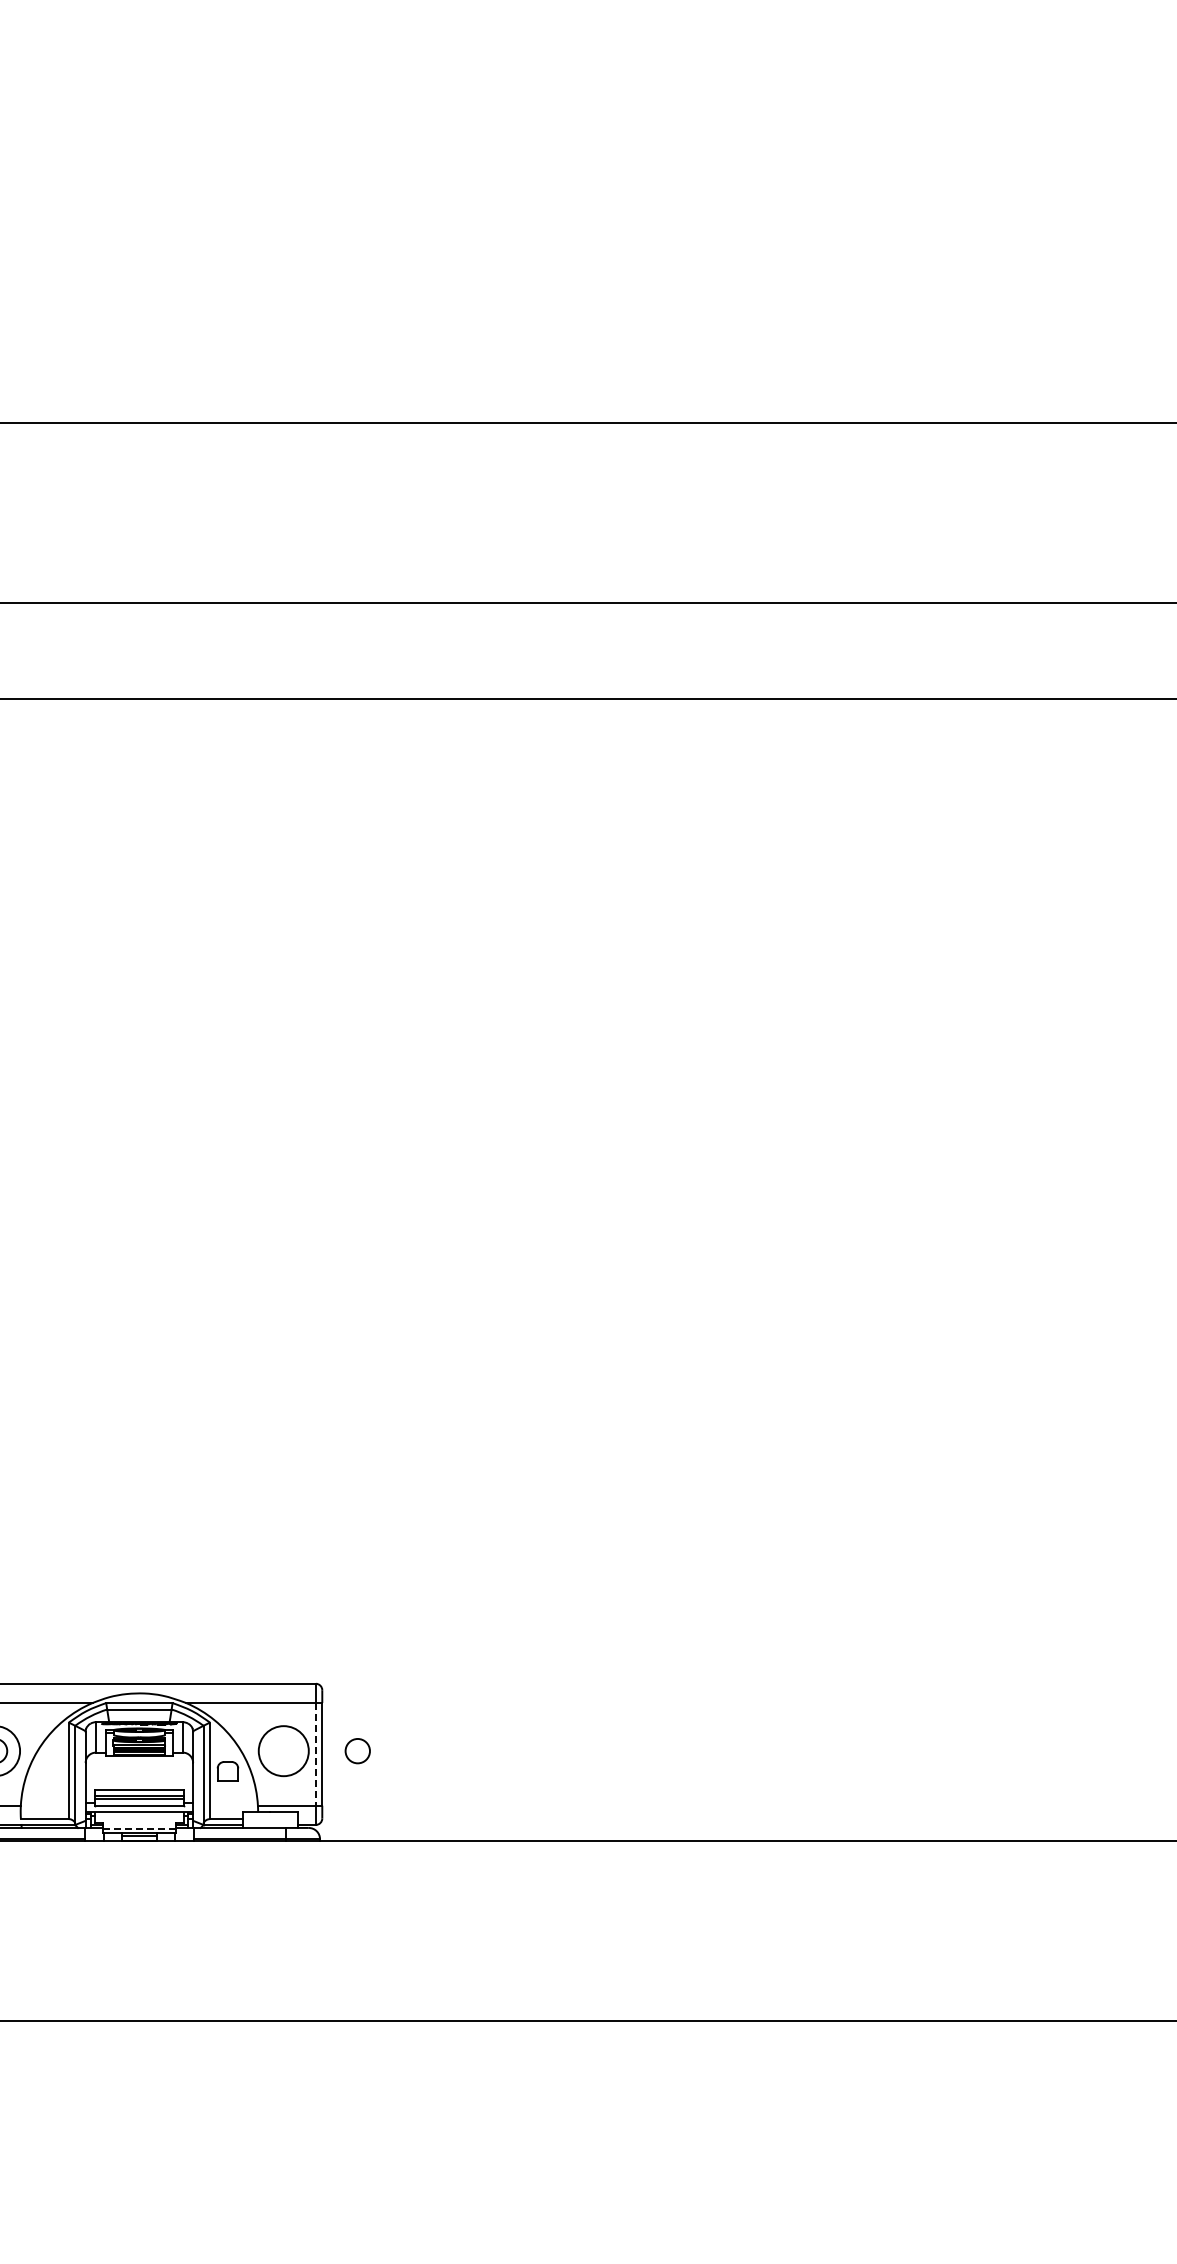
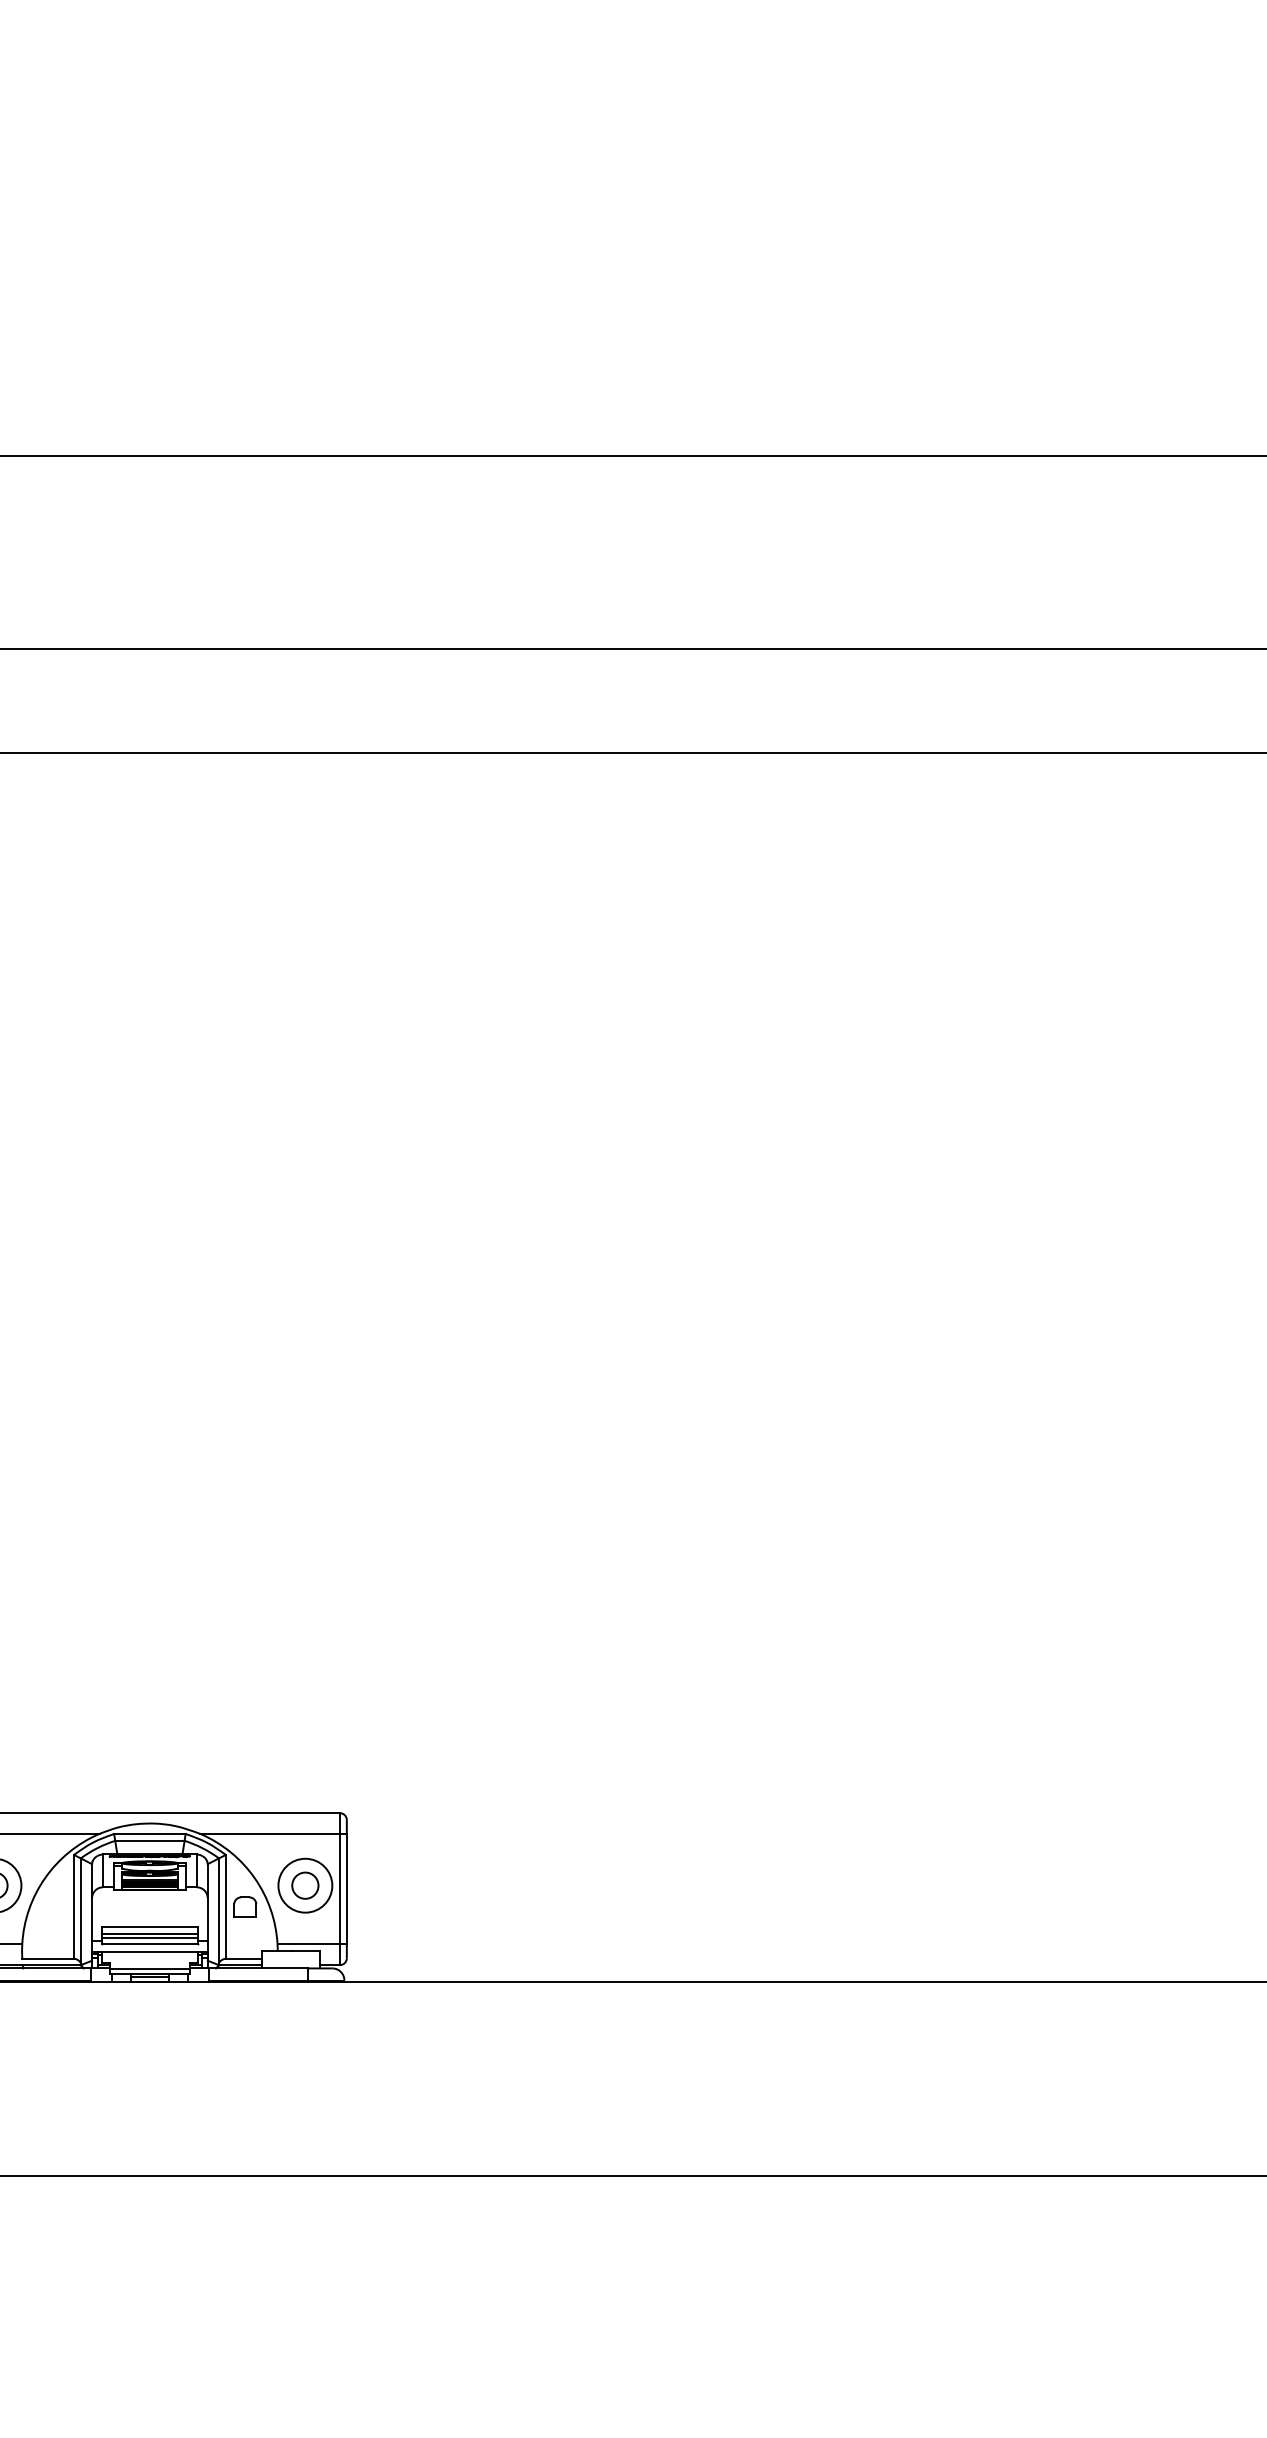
circle: (357, 1751) -> (305, 1886), moved
line: (315, 1754) -> (339, 1889), dashed -> solid
line: (139, 1828) -> (150, 1968), dashed -> solid

